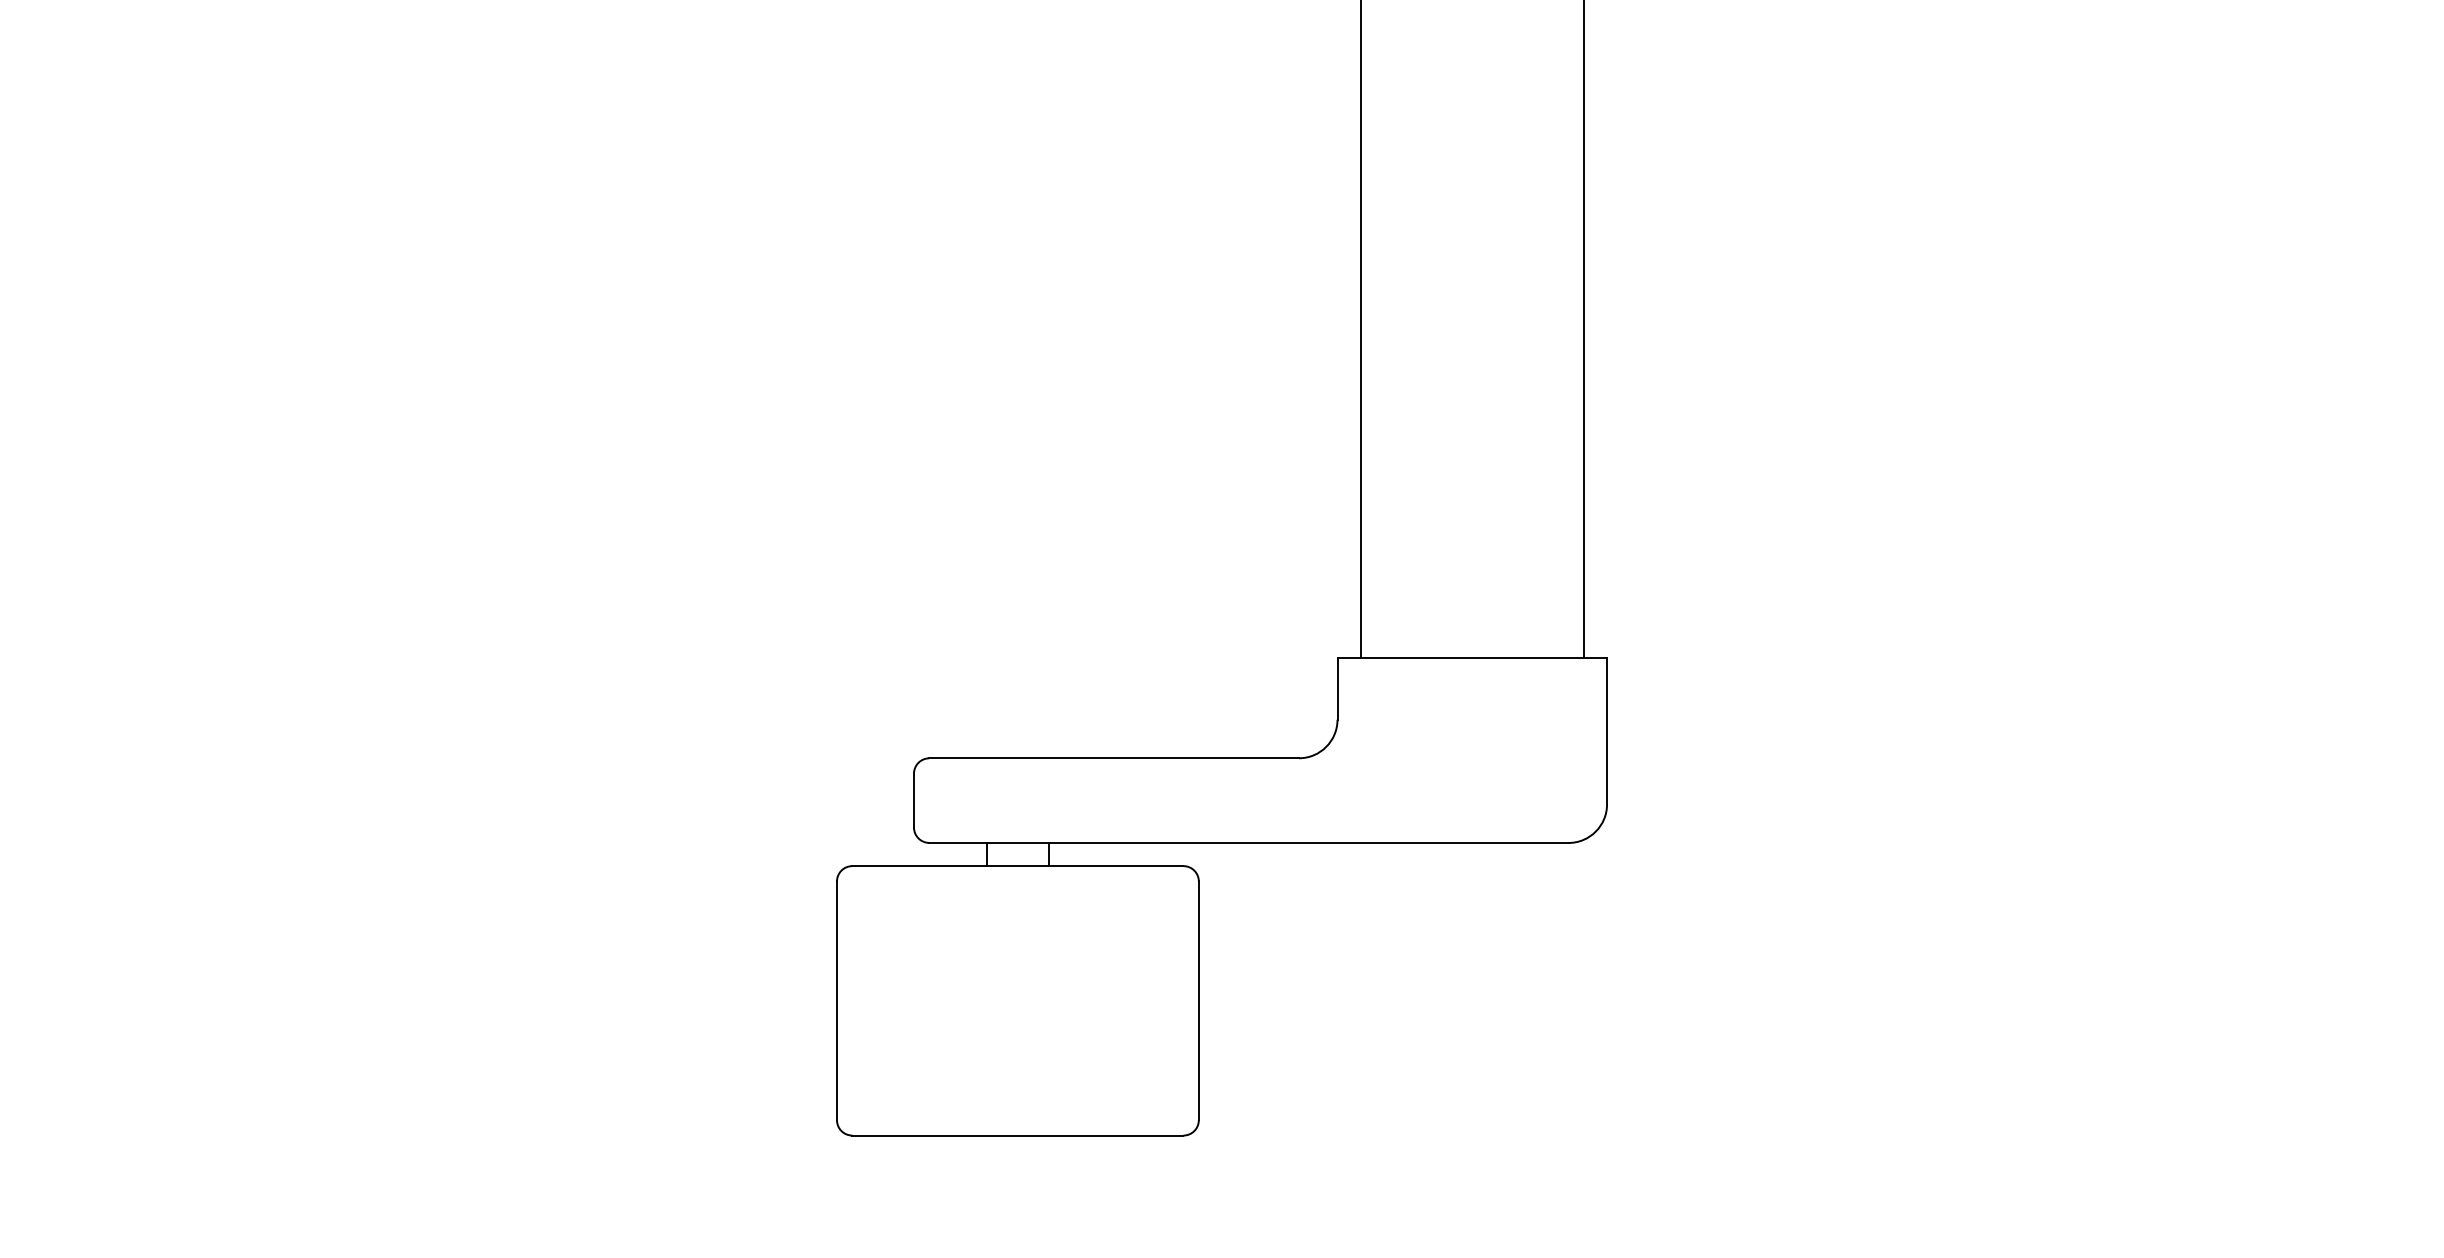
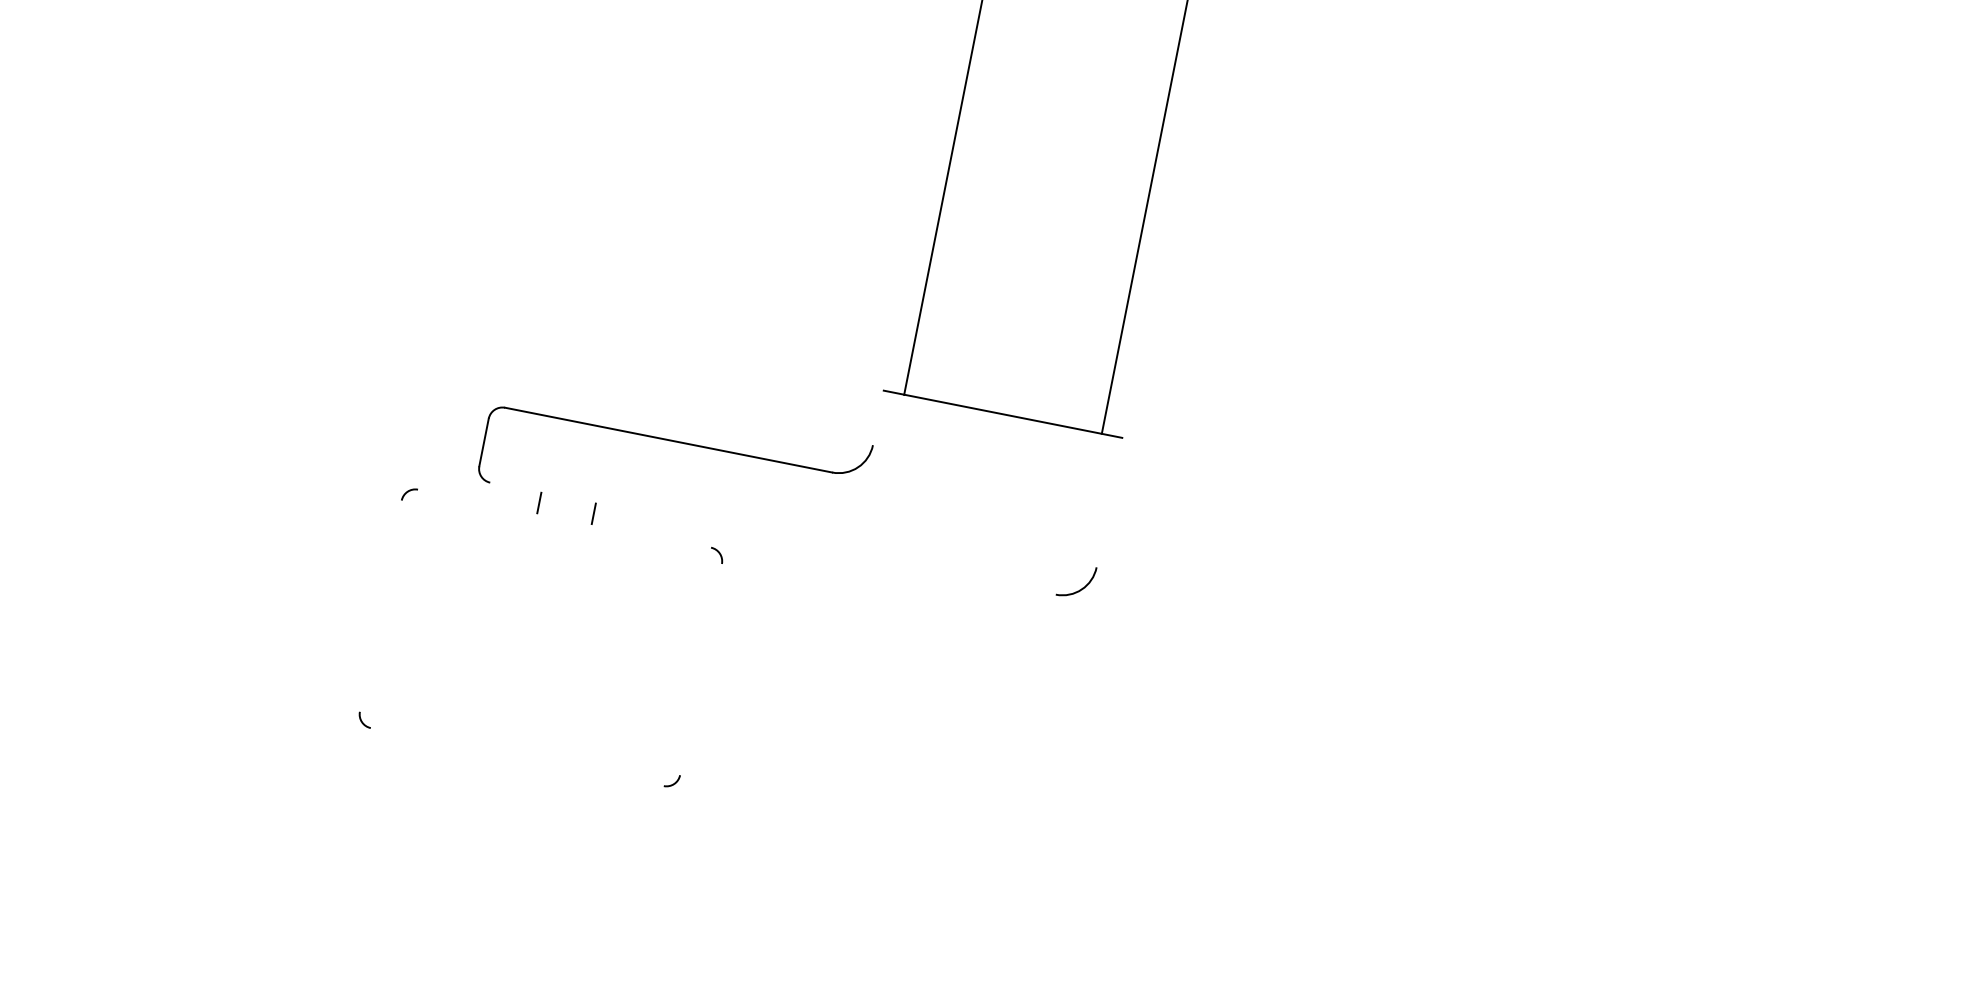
line: (1337, 688) -> (878, 417), removed
line: (1607, 731) -> (1109, 502), removed
line: (1248, 842) -> (772, 538), removed
line: (1017, 866) -> (564, 518), removed
line: (836, 1000) -> (380, 605), removed
line: (1198, 1000) -> (700, 669), removed
line: (1017, 1135) -> (516, 756), removed

